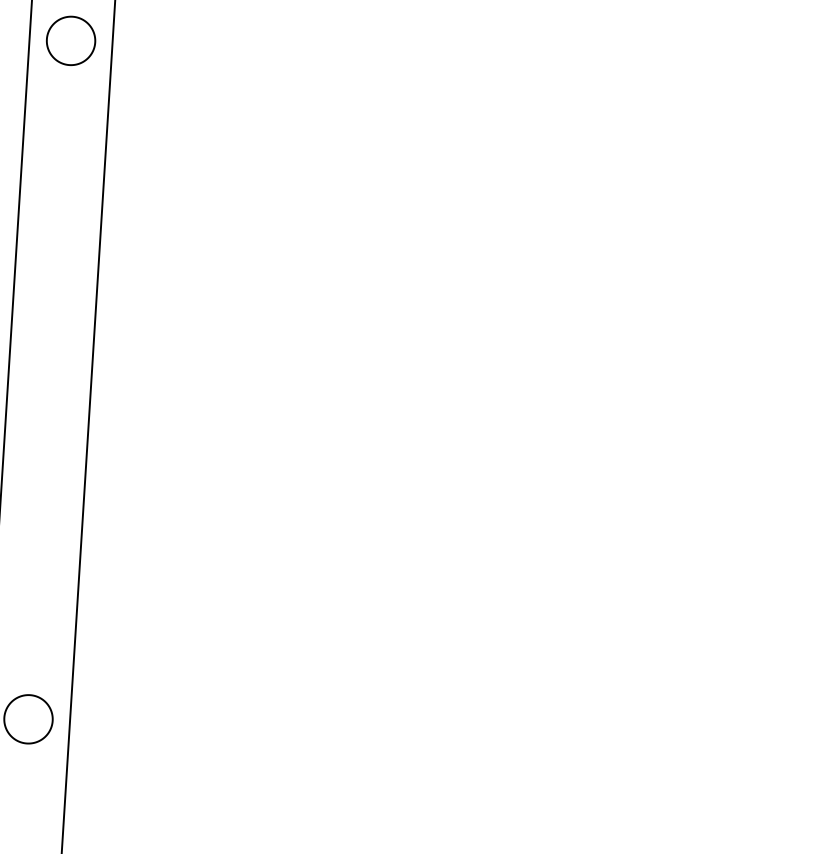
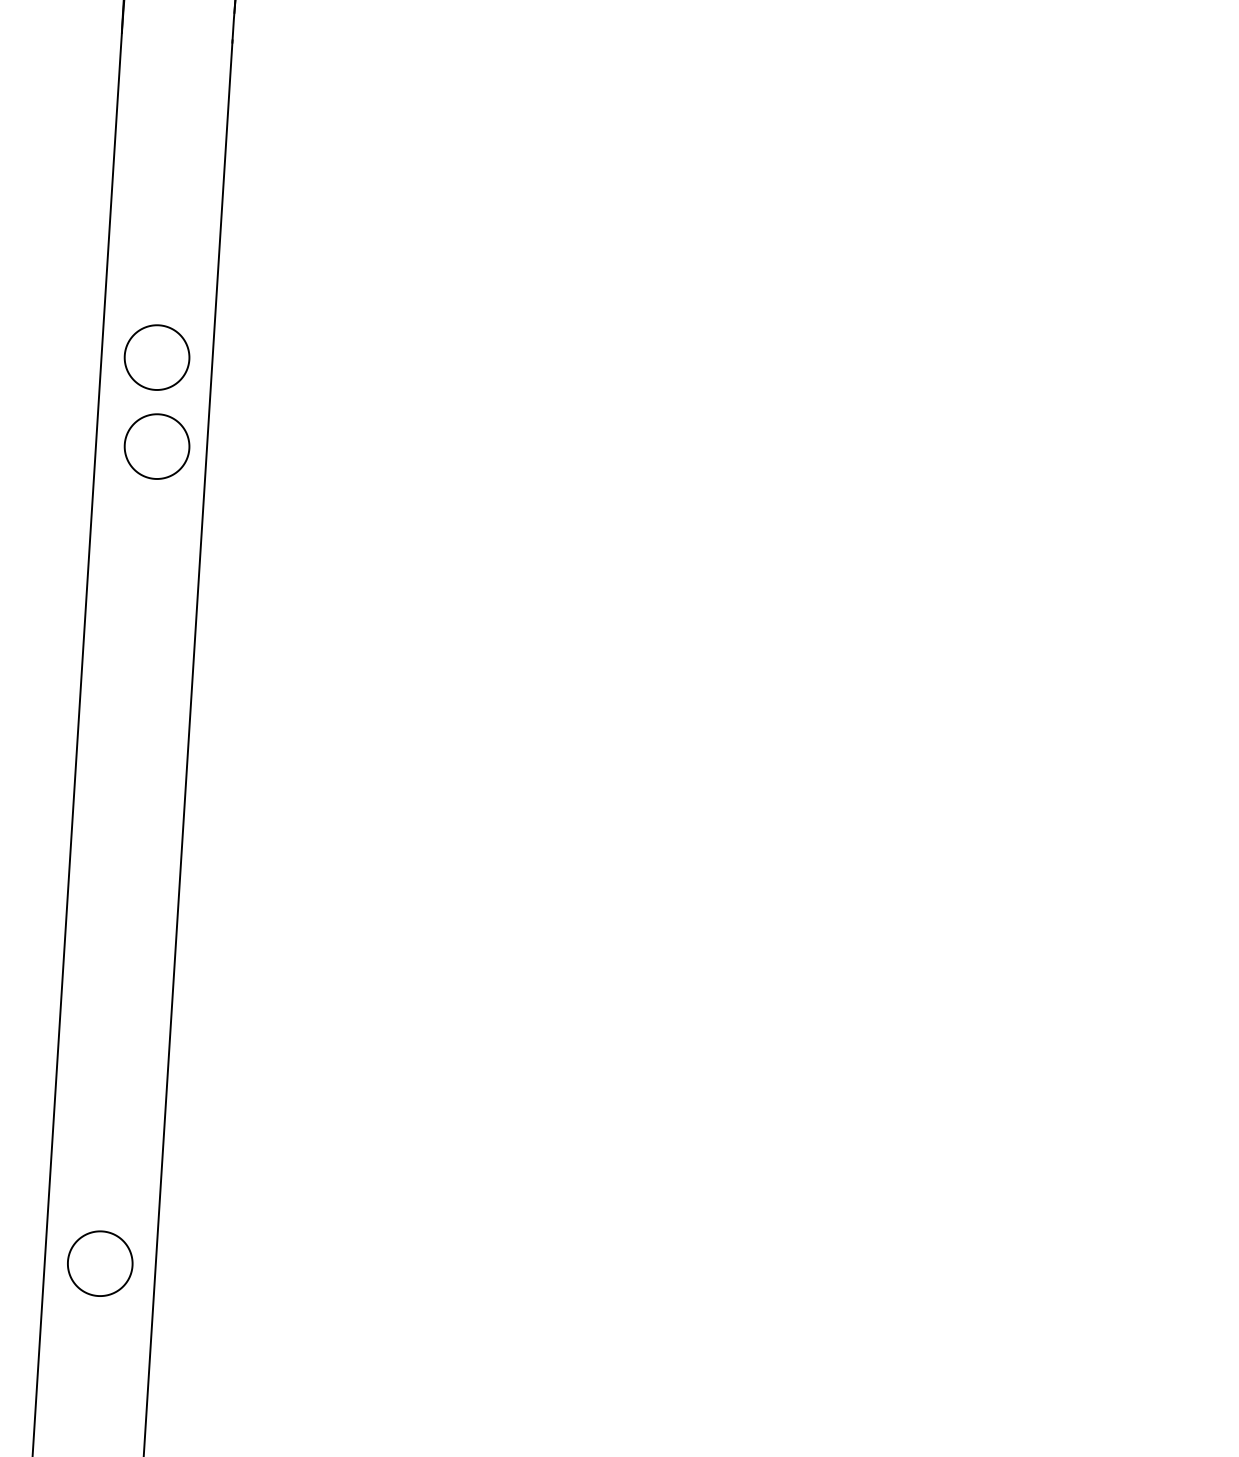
part: (70, 107) -> (156, 446), added

